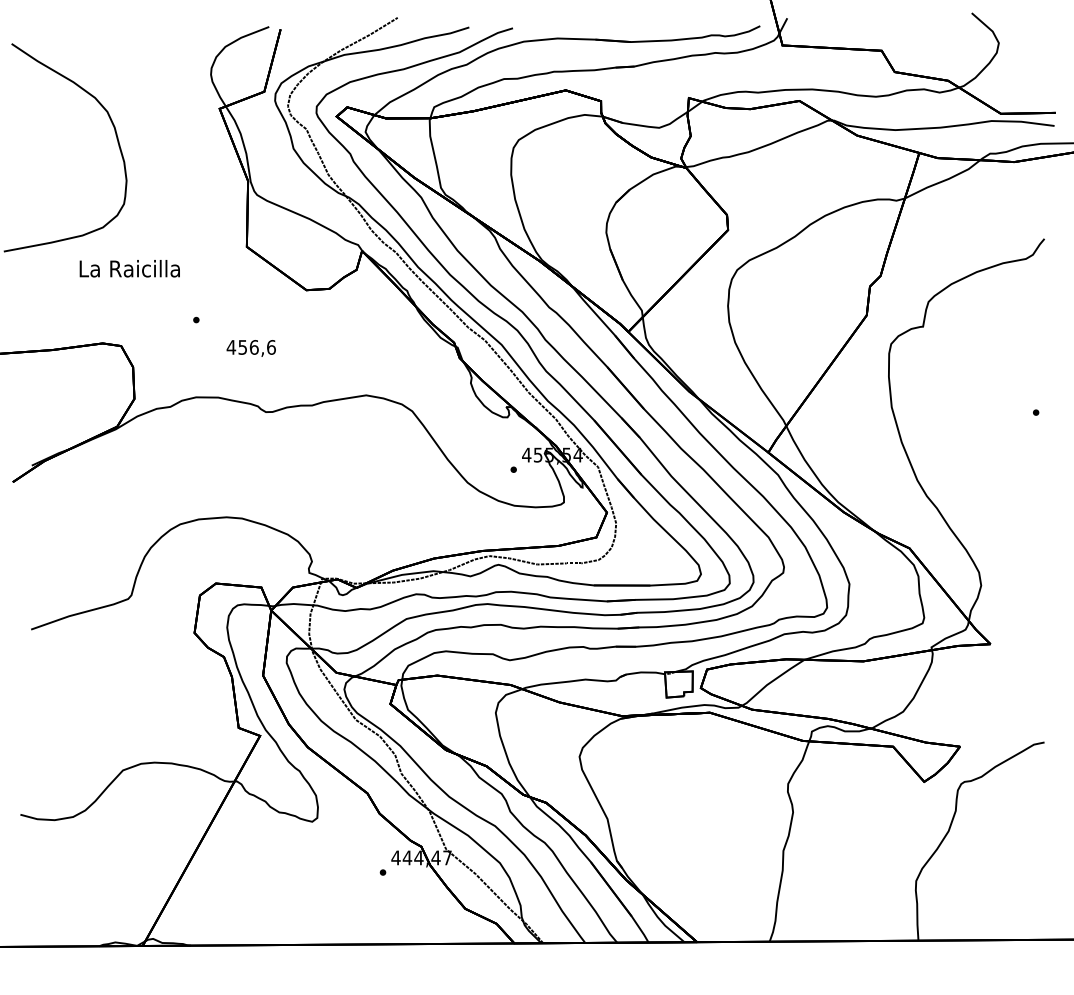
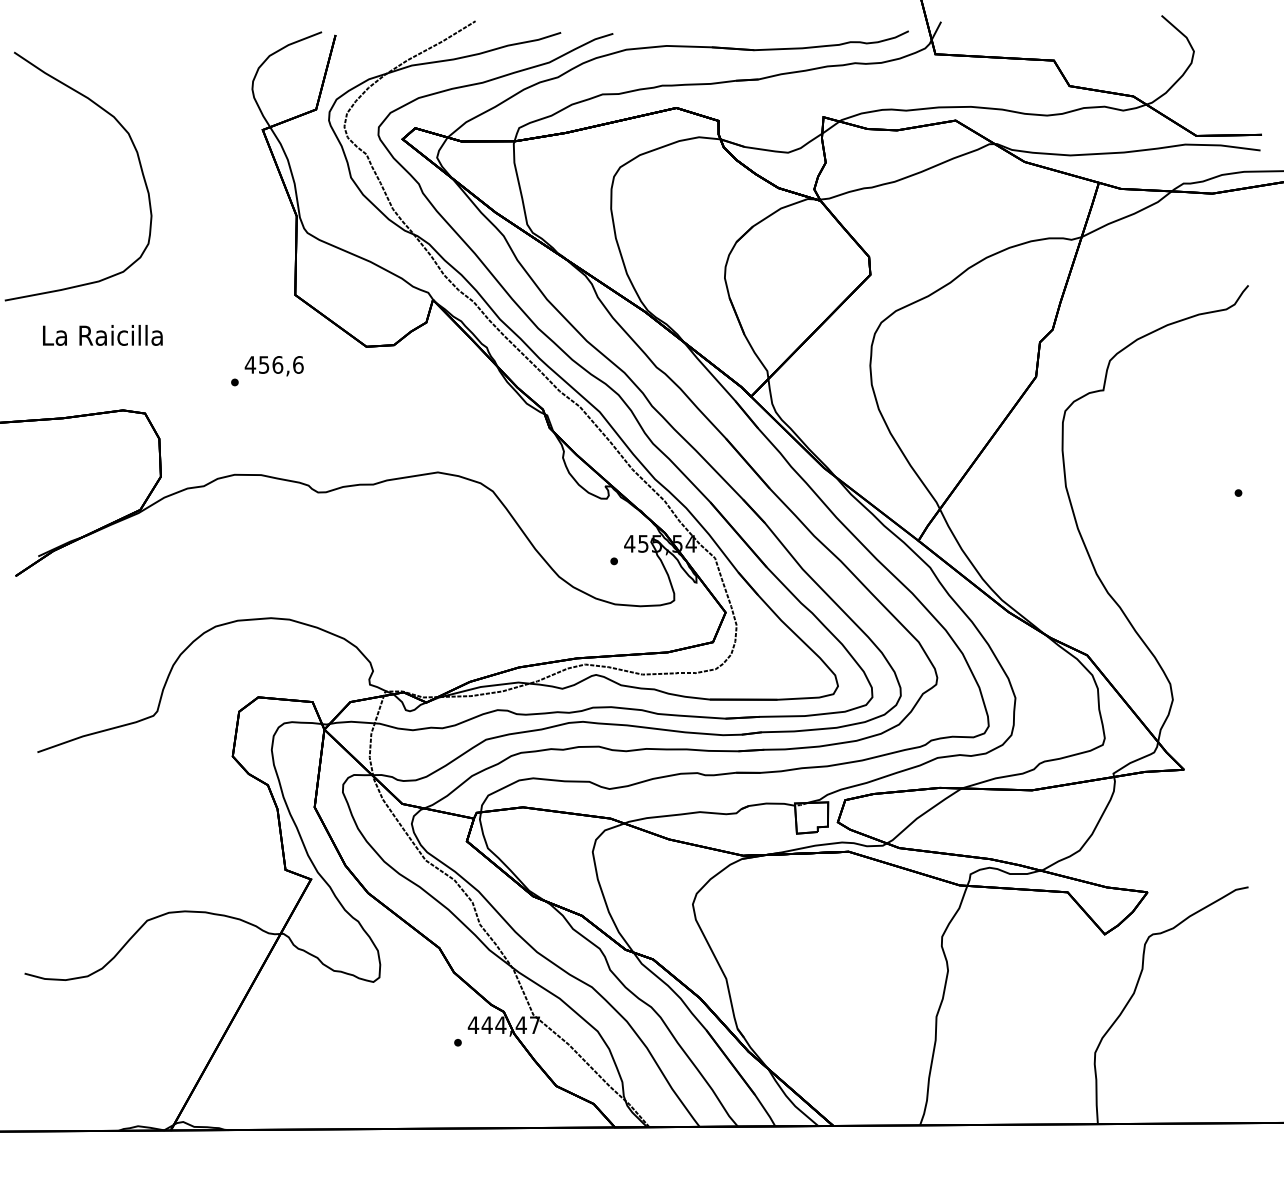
text: (129, 268) -> (102, 335), moved
text: (250, 348) -> (273, 366), moved

